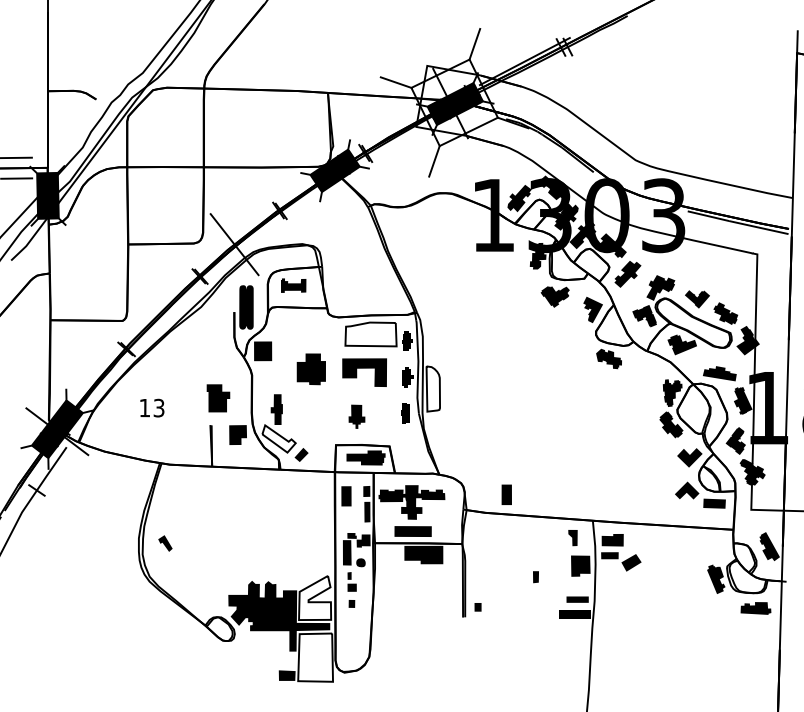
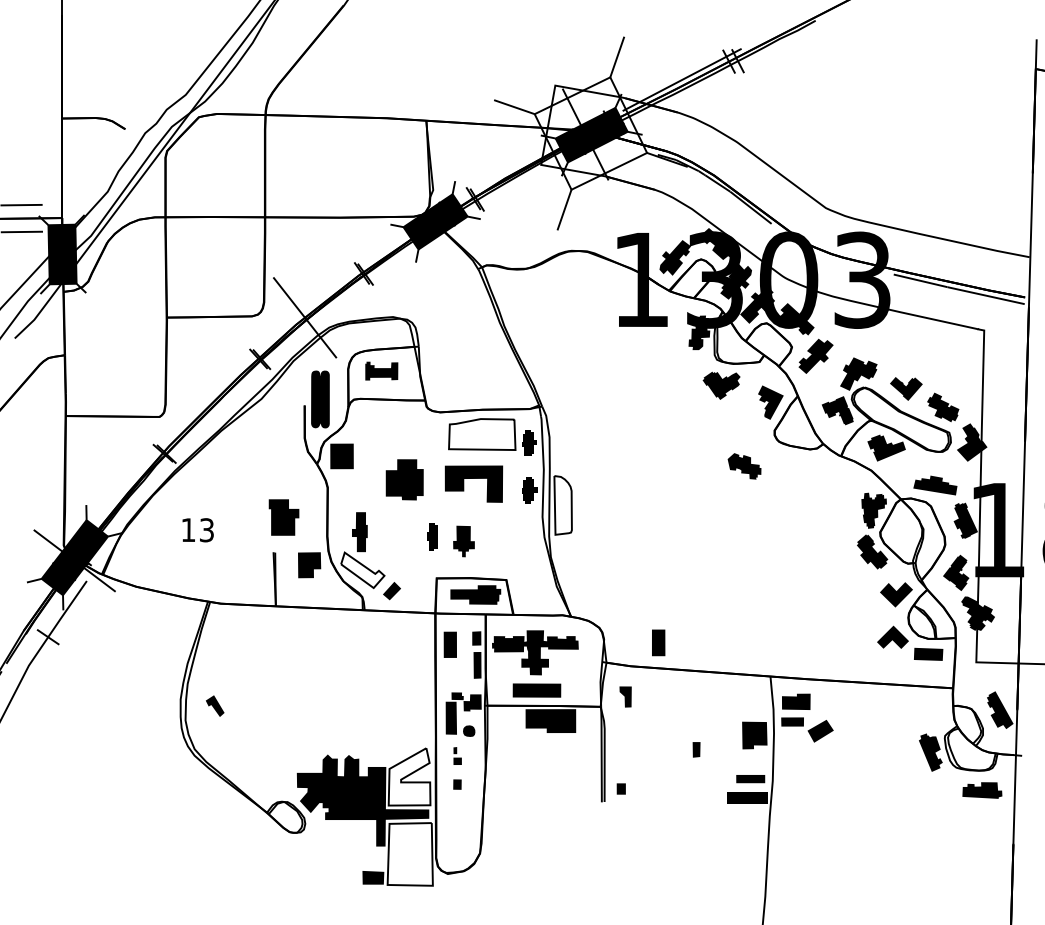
part: (609, 359) -> (744, 466), moved
part: (405, 412) -> (432, 536), moved
part: (572, 537) -> (625, 696), moved
part: (351, 581) -> (457, 755), size x0.7

